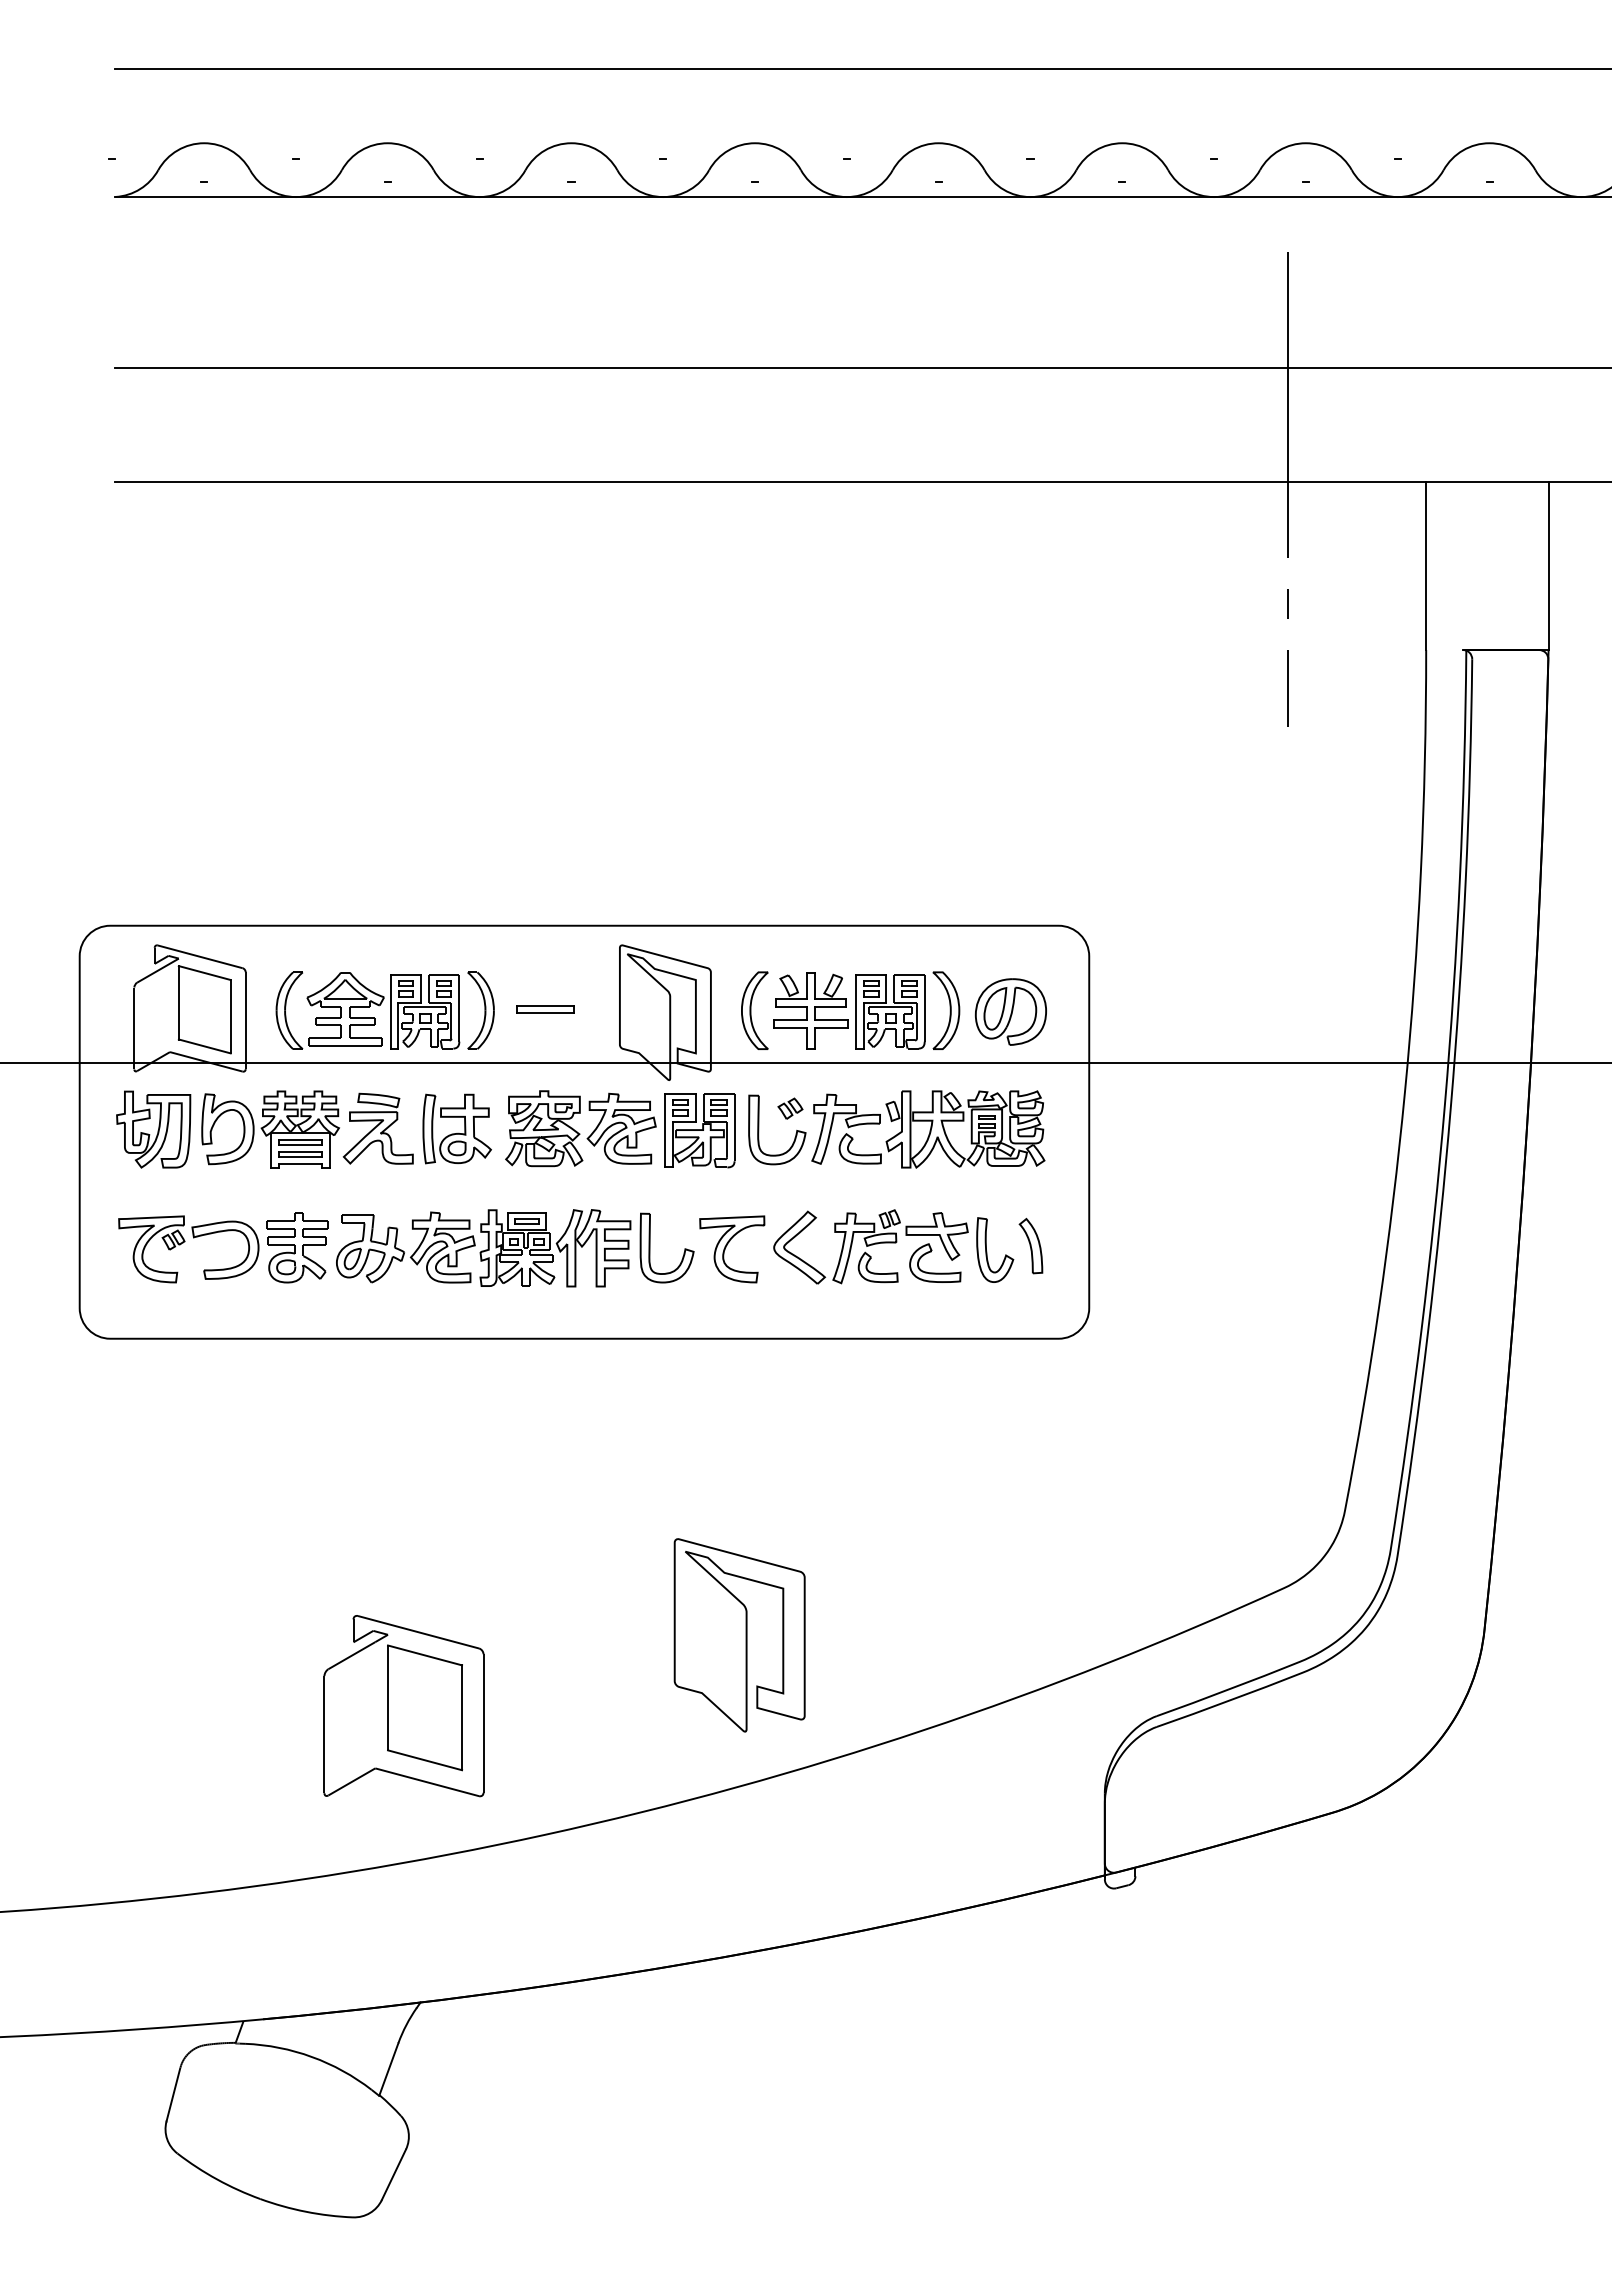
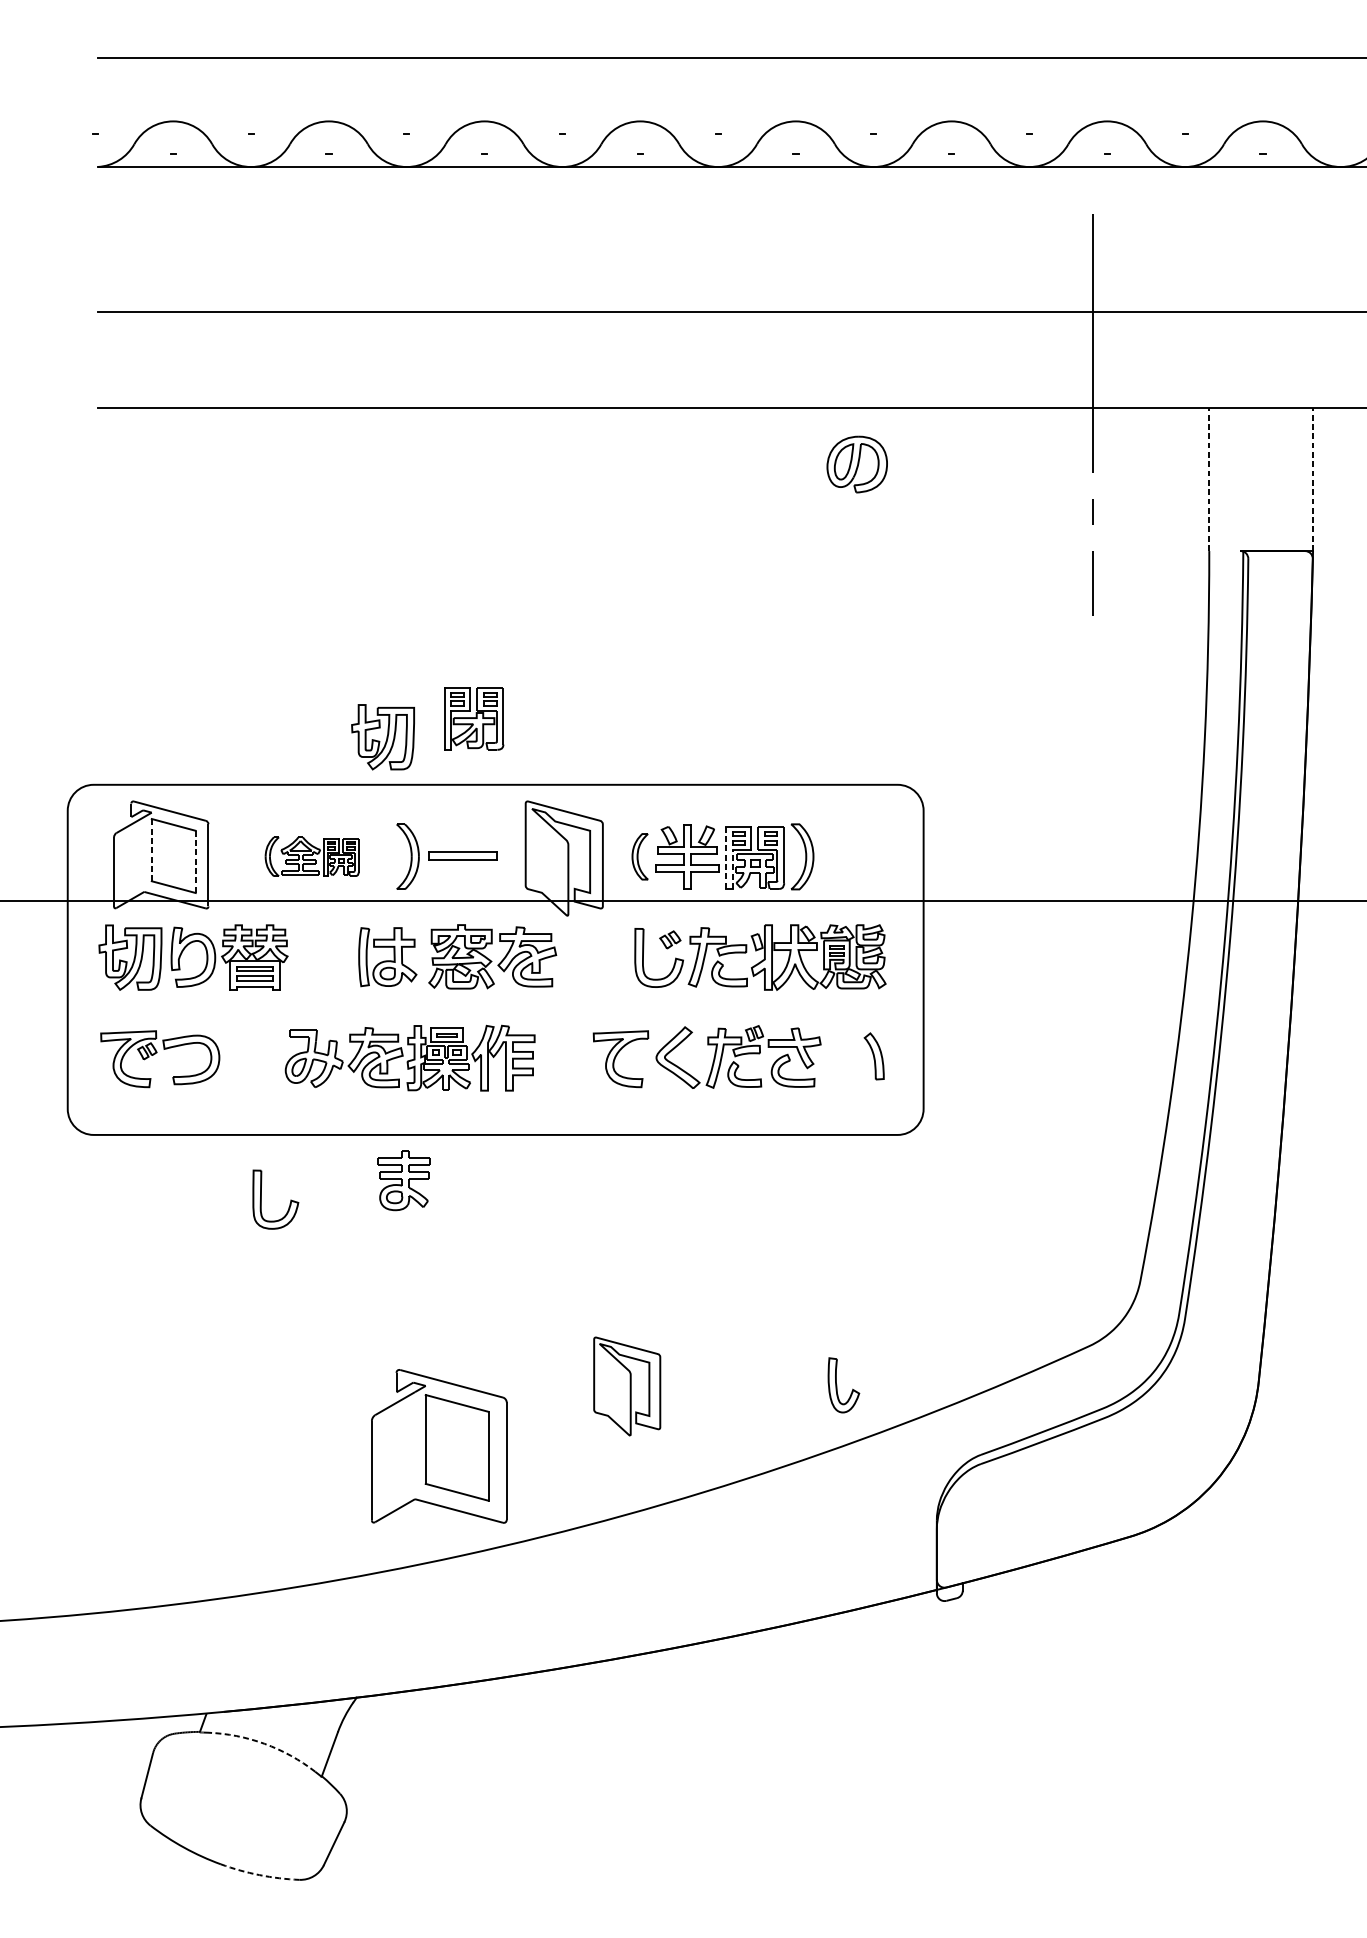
line: (1426, 565) -> (1209, 479), solid -> dashed
line: (1548, 565) -> (1312, 479), solid -> dashed
part: (451, 869) -> (382, 737), added
line: (178, 1002) -> (151, 849), solid -> dashed
part: (545, 1009) -> (462, 855), size x1.4
part: (367, 1010) -> (311, 856), size x0.6
part: (754, 1010) -> (639, 856), size x0.7
line: (856, 1011) -> (726, 857), solid -> dashed
part: (1010, 1011) -> (856, 464), moved
line: (230, 1016) -> (195, 861), solid -> dashed
line: (863, 1025) -> (732, 869), solid -> dashed
part: (377, 1128) -> (320, 956), removed
part: (699, 1130) -> (473, 718), moved
part: (297, 1247) -> (404, 1180), moved
part: (650, 1247) -> (261, 1199), moved
part: (987, 1251) -> (837, 1386), moved
part: (739, 1635) -> (627, 1386), size x0.6
part: (403, 1706) -> (438, 1446), moved
arc: (311, 2056) -> (264, 1743), solid -> dashed
arc: (305, 2211) -> (259, 1874), solid -> dashed

